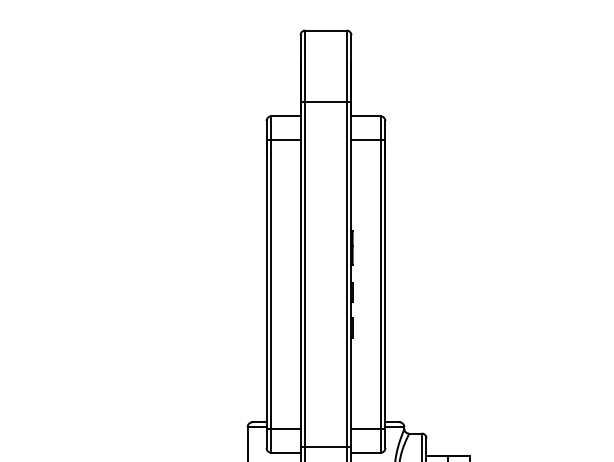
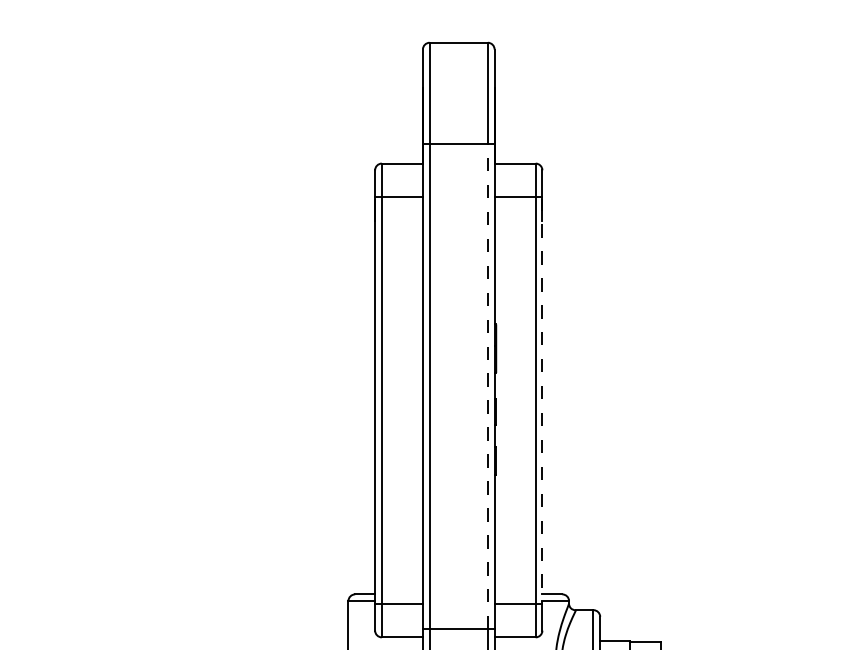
line: (346, 274) -> (487, 386), solid -> dashed
line: (385, 285) -> (542, 401), solid -> dashed

